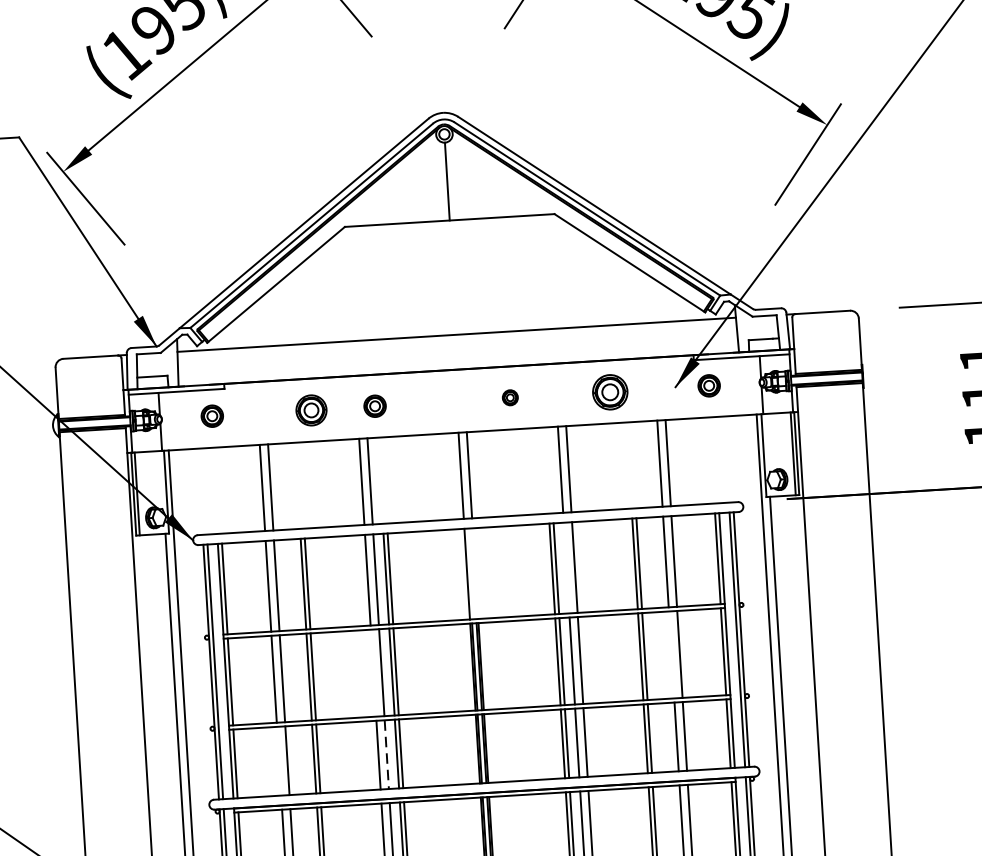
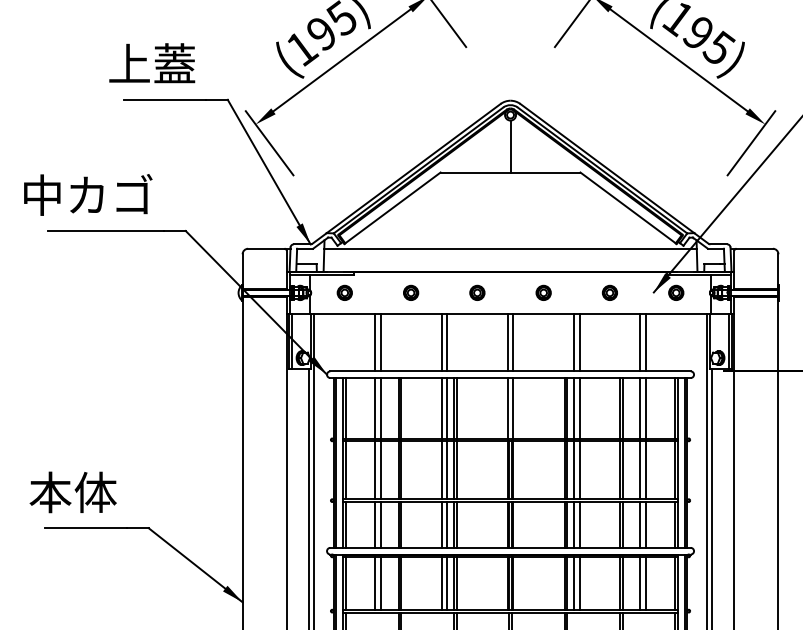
part: (609, 391) -> (609, 292), size x0.62
part: (510, 397) -> (543, 292), size x1.43
part: (375, 405) -> (477, 292), moved
part: (312, 409) -> (411, 292), size x0.71
line: (567, 568) -> (574, 408), added
line: (475, 573) -> (513, 408), added
line: (671, 655) -> (640, 470), added
line: (373, 673) -> (441, 470), added
line: (387, 753) -> (447, 524), dashed -> solid
line: (279, 760) -> (375, 524), added

